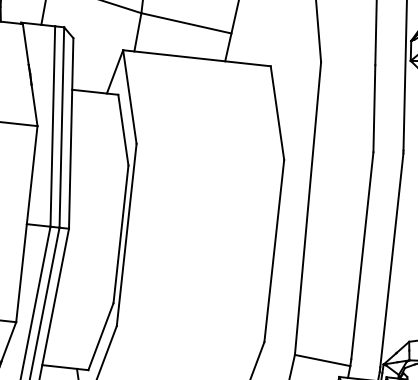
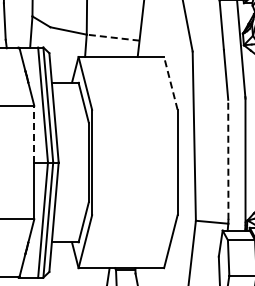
line: (187, 23) -> (113, 37), solid -> dashed
line: (277, 111) -> (170, 82), solid -> dashed
line: (32, 174) -> (34, 133), solid -> dashed
line: (362, 255) -> (228, 159), solid -> dashed

